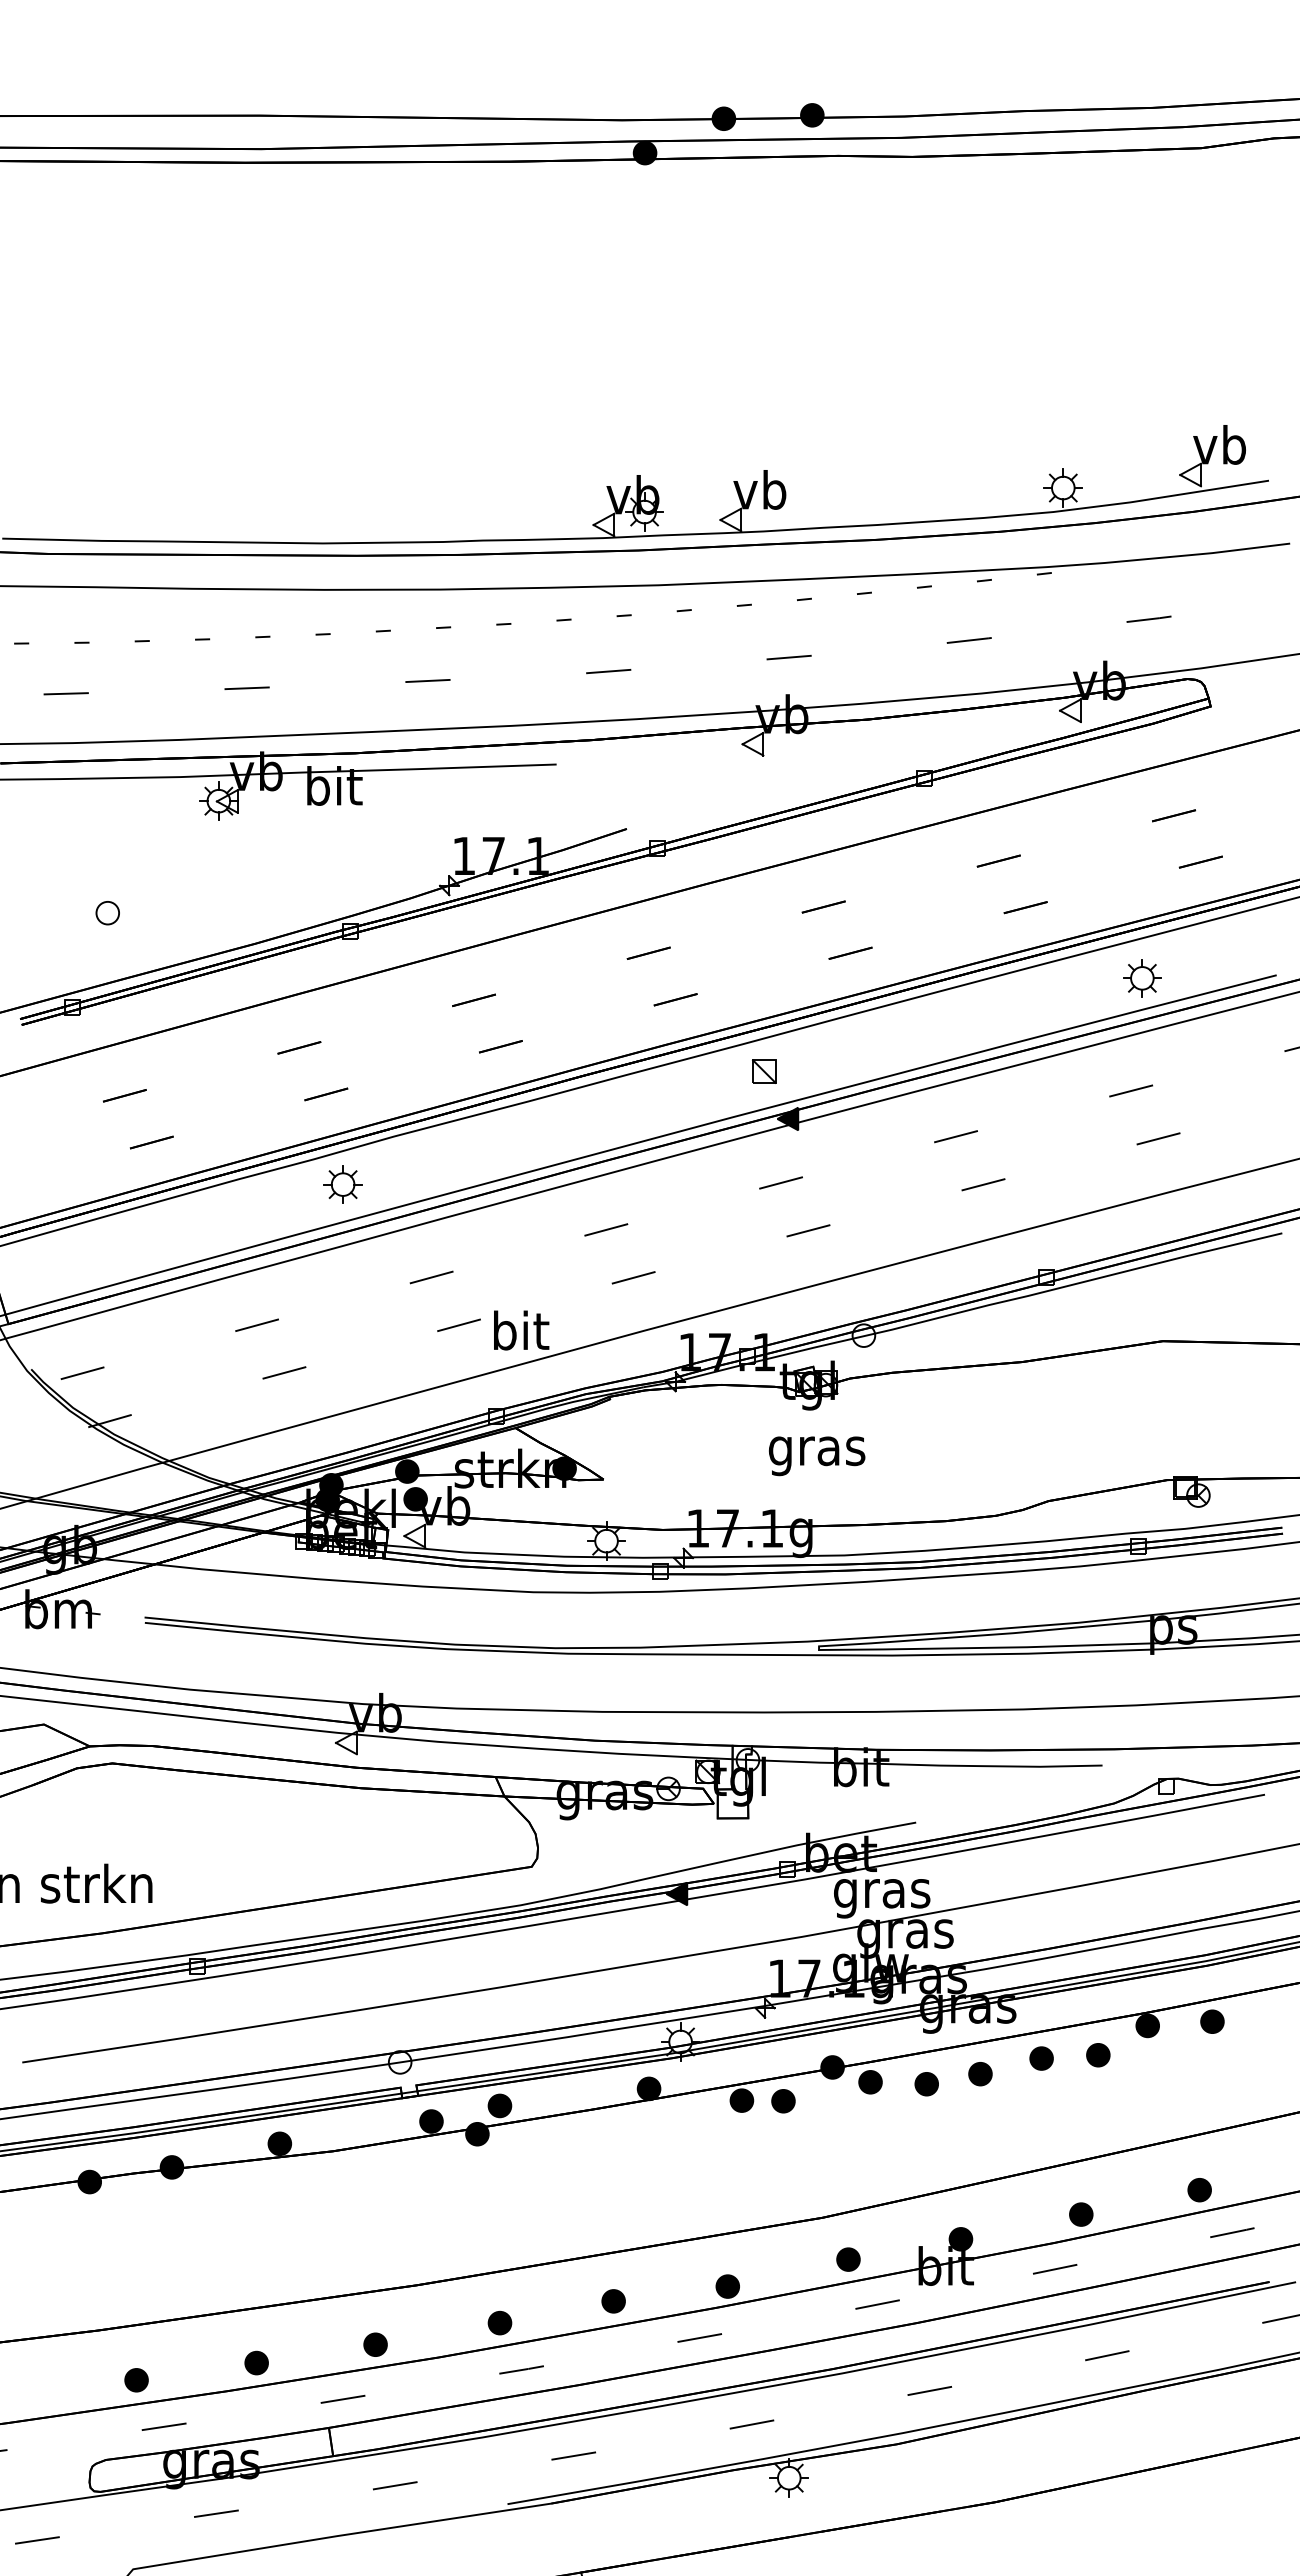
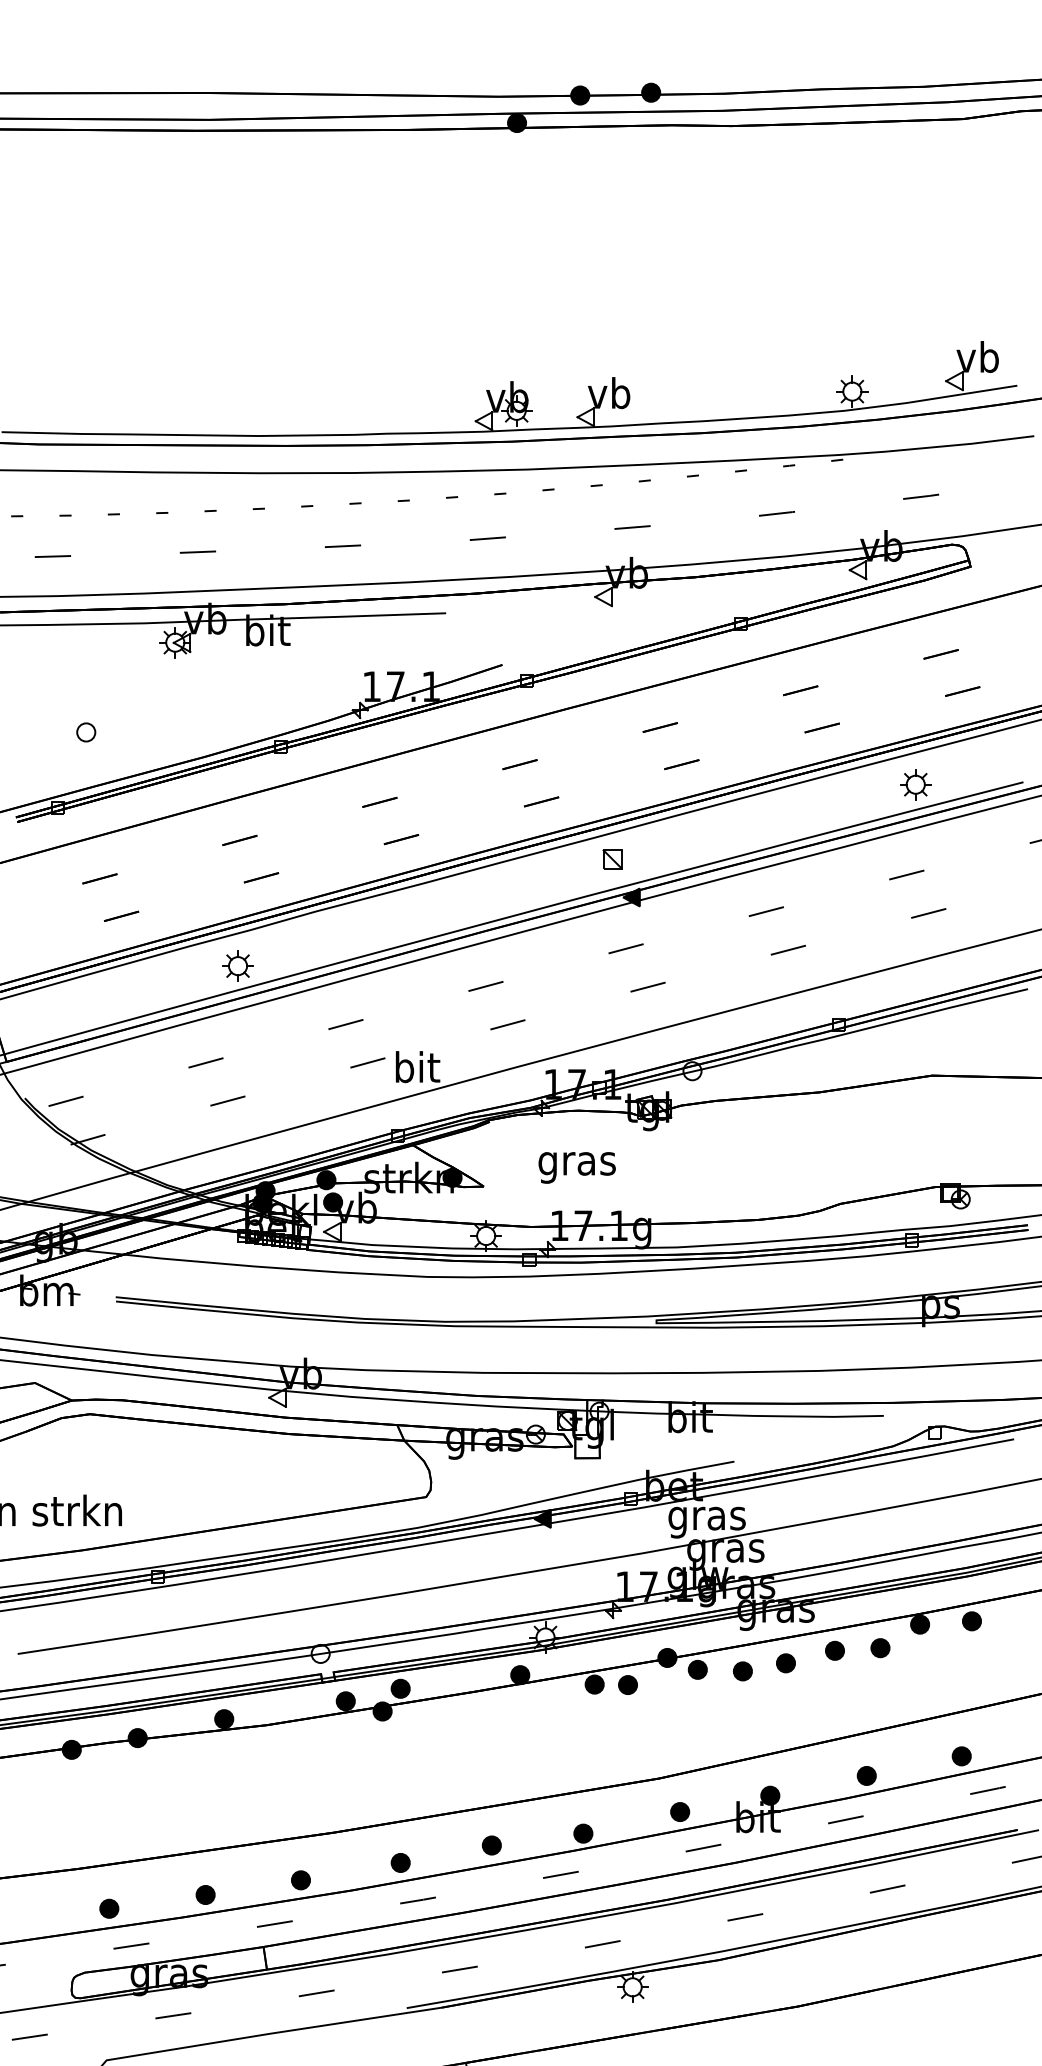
part: (342, 1184) -> (237, 966), moved
text: (817, 1456) -> (577, 1168), moved

